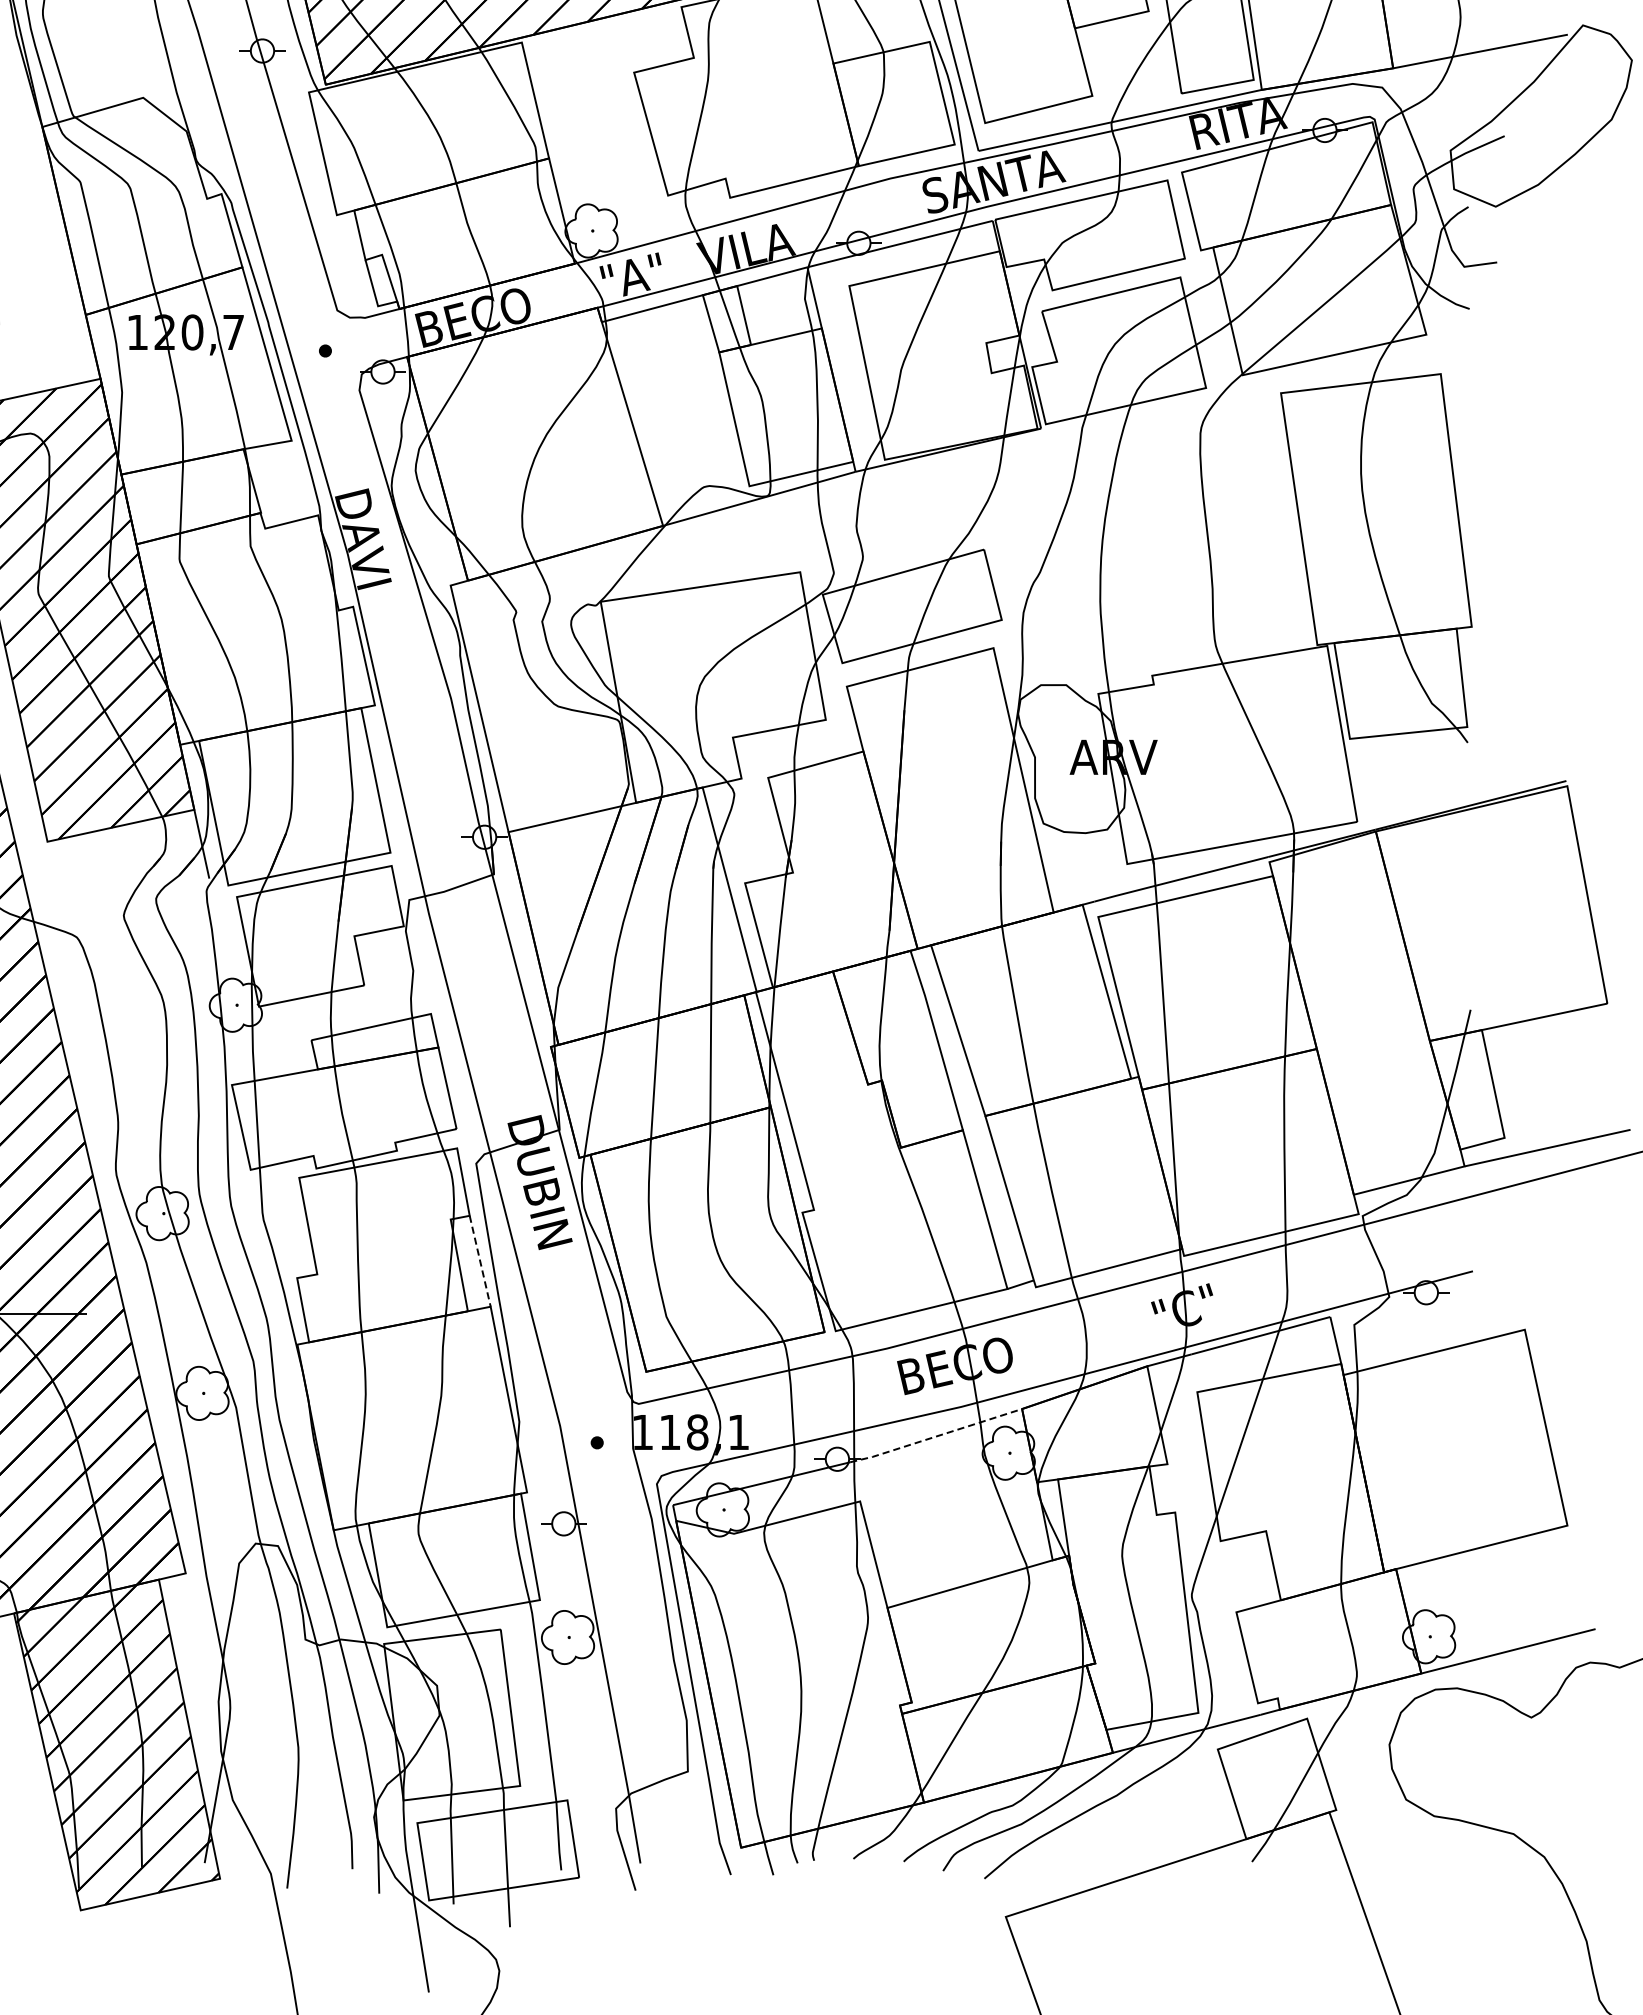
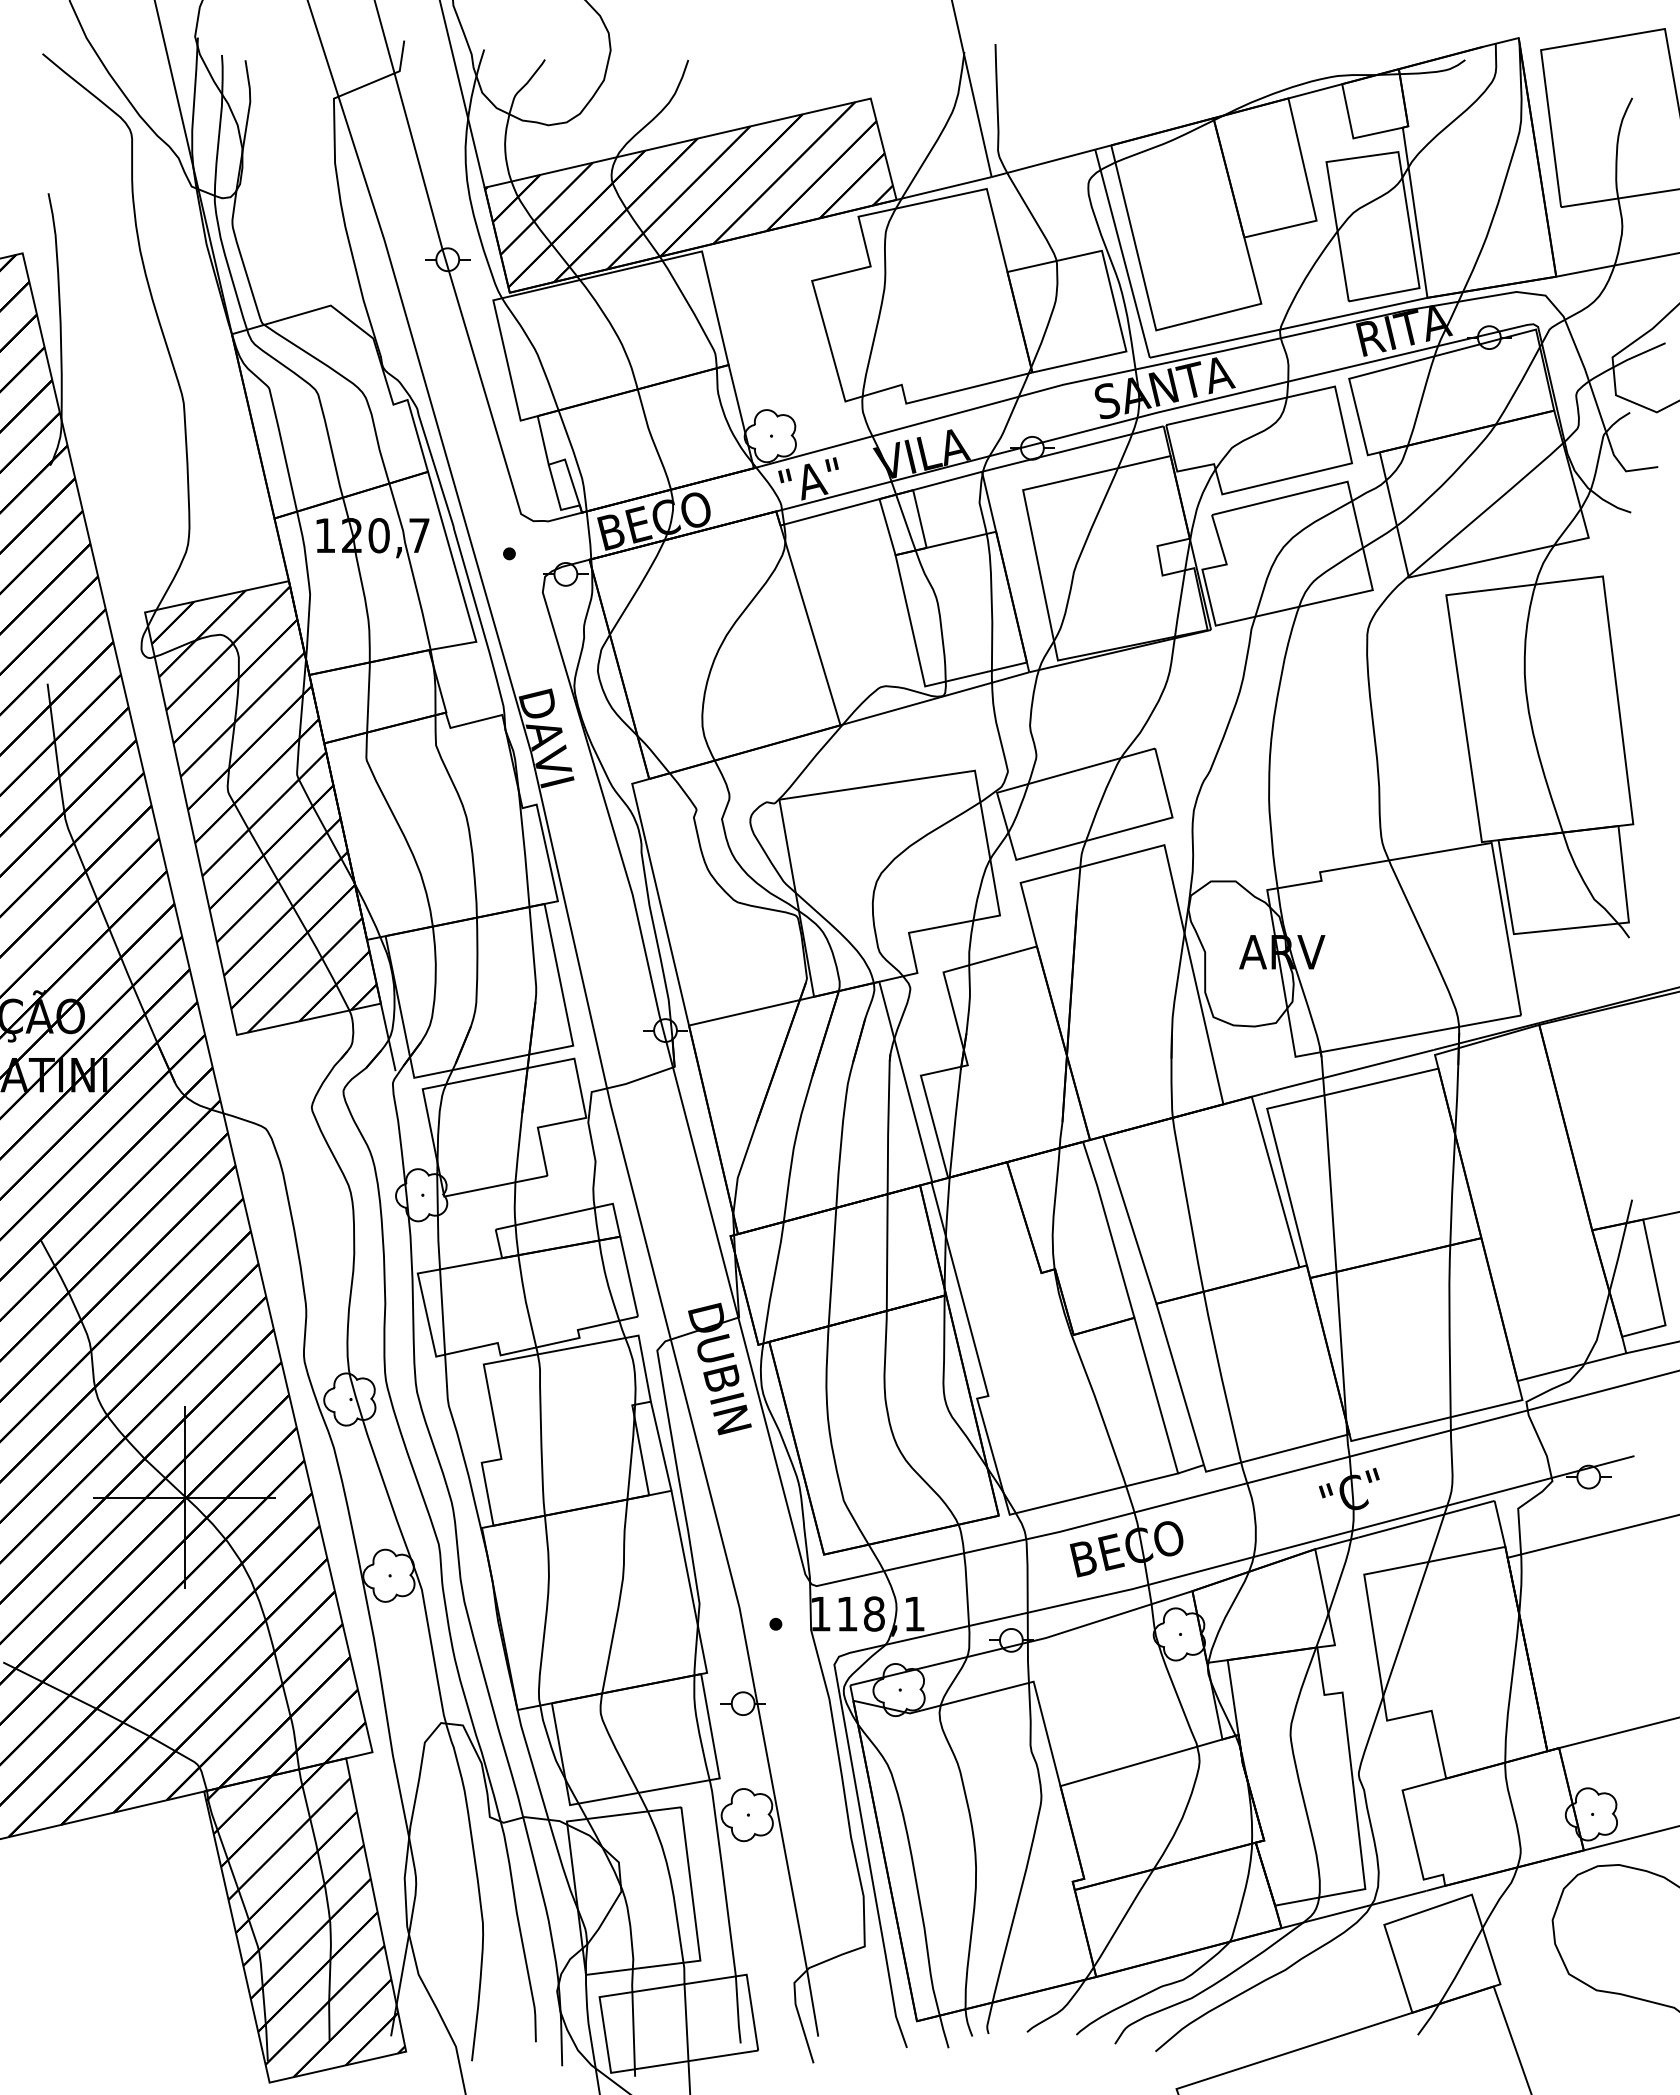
line: (480, 1261) -> (661, 1446), dashed -> solid
line: (935, 1436) -> (1107, 1618), dashed -> solid

